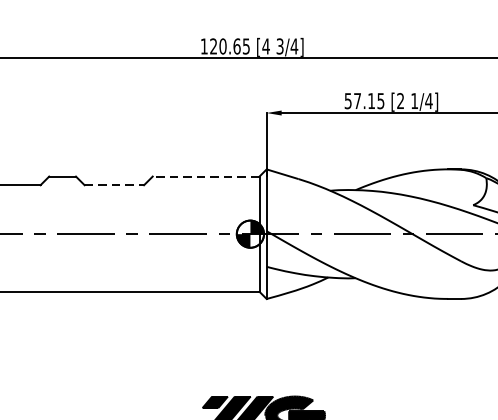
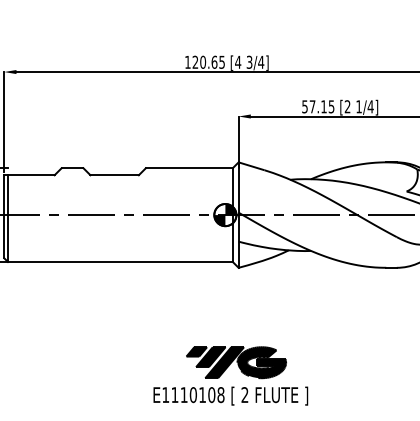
line: (205, 176) -> (188, 168), dashed -> solid
line: (115, 185) -> (115, 175), dashed -> solid

